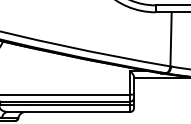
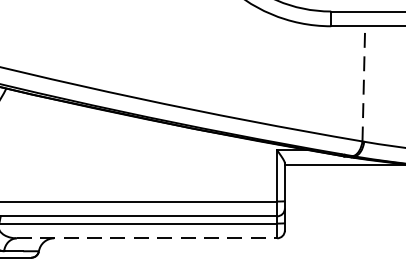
line: (171, 38) -> (364, 81), solid -> dashed
line: (69, 111) -> (147, 237), solid -> dashed

